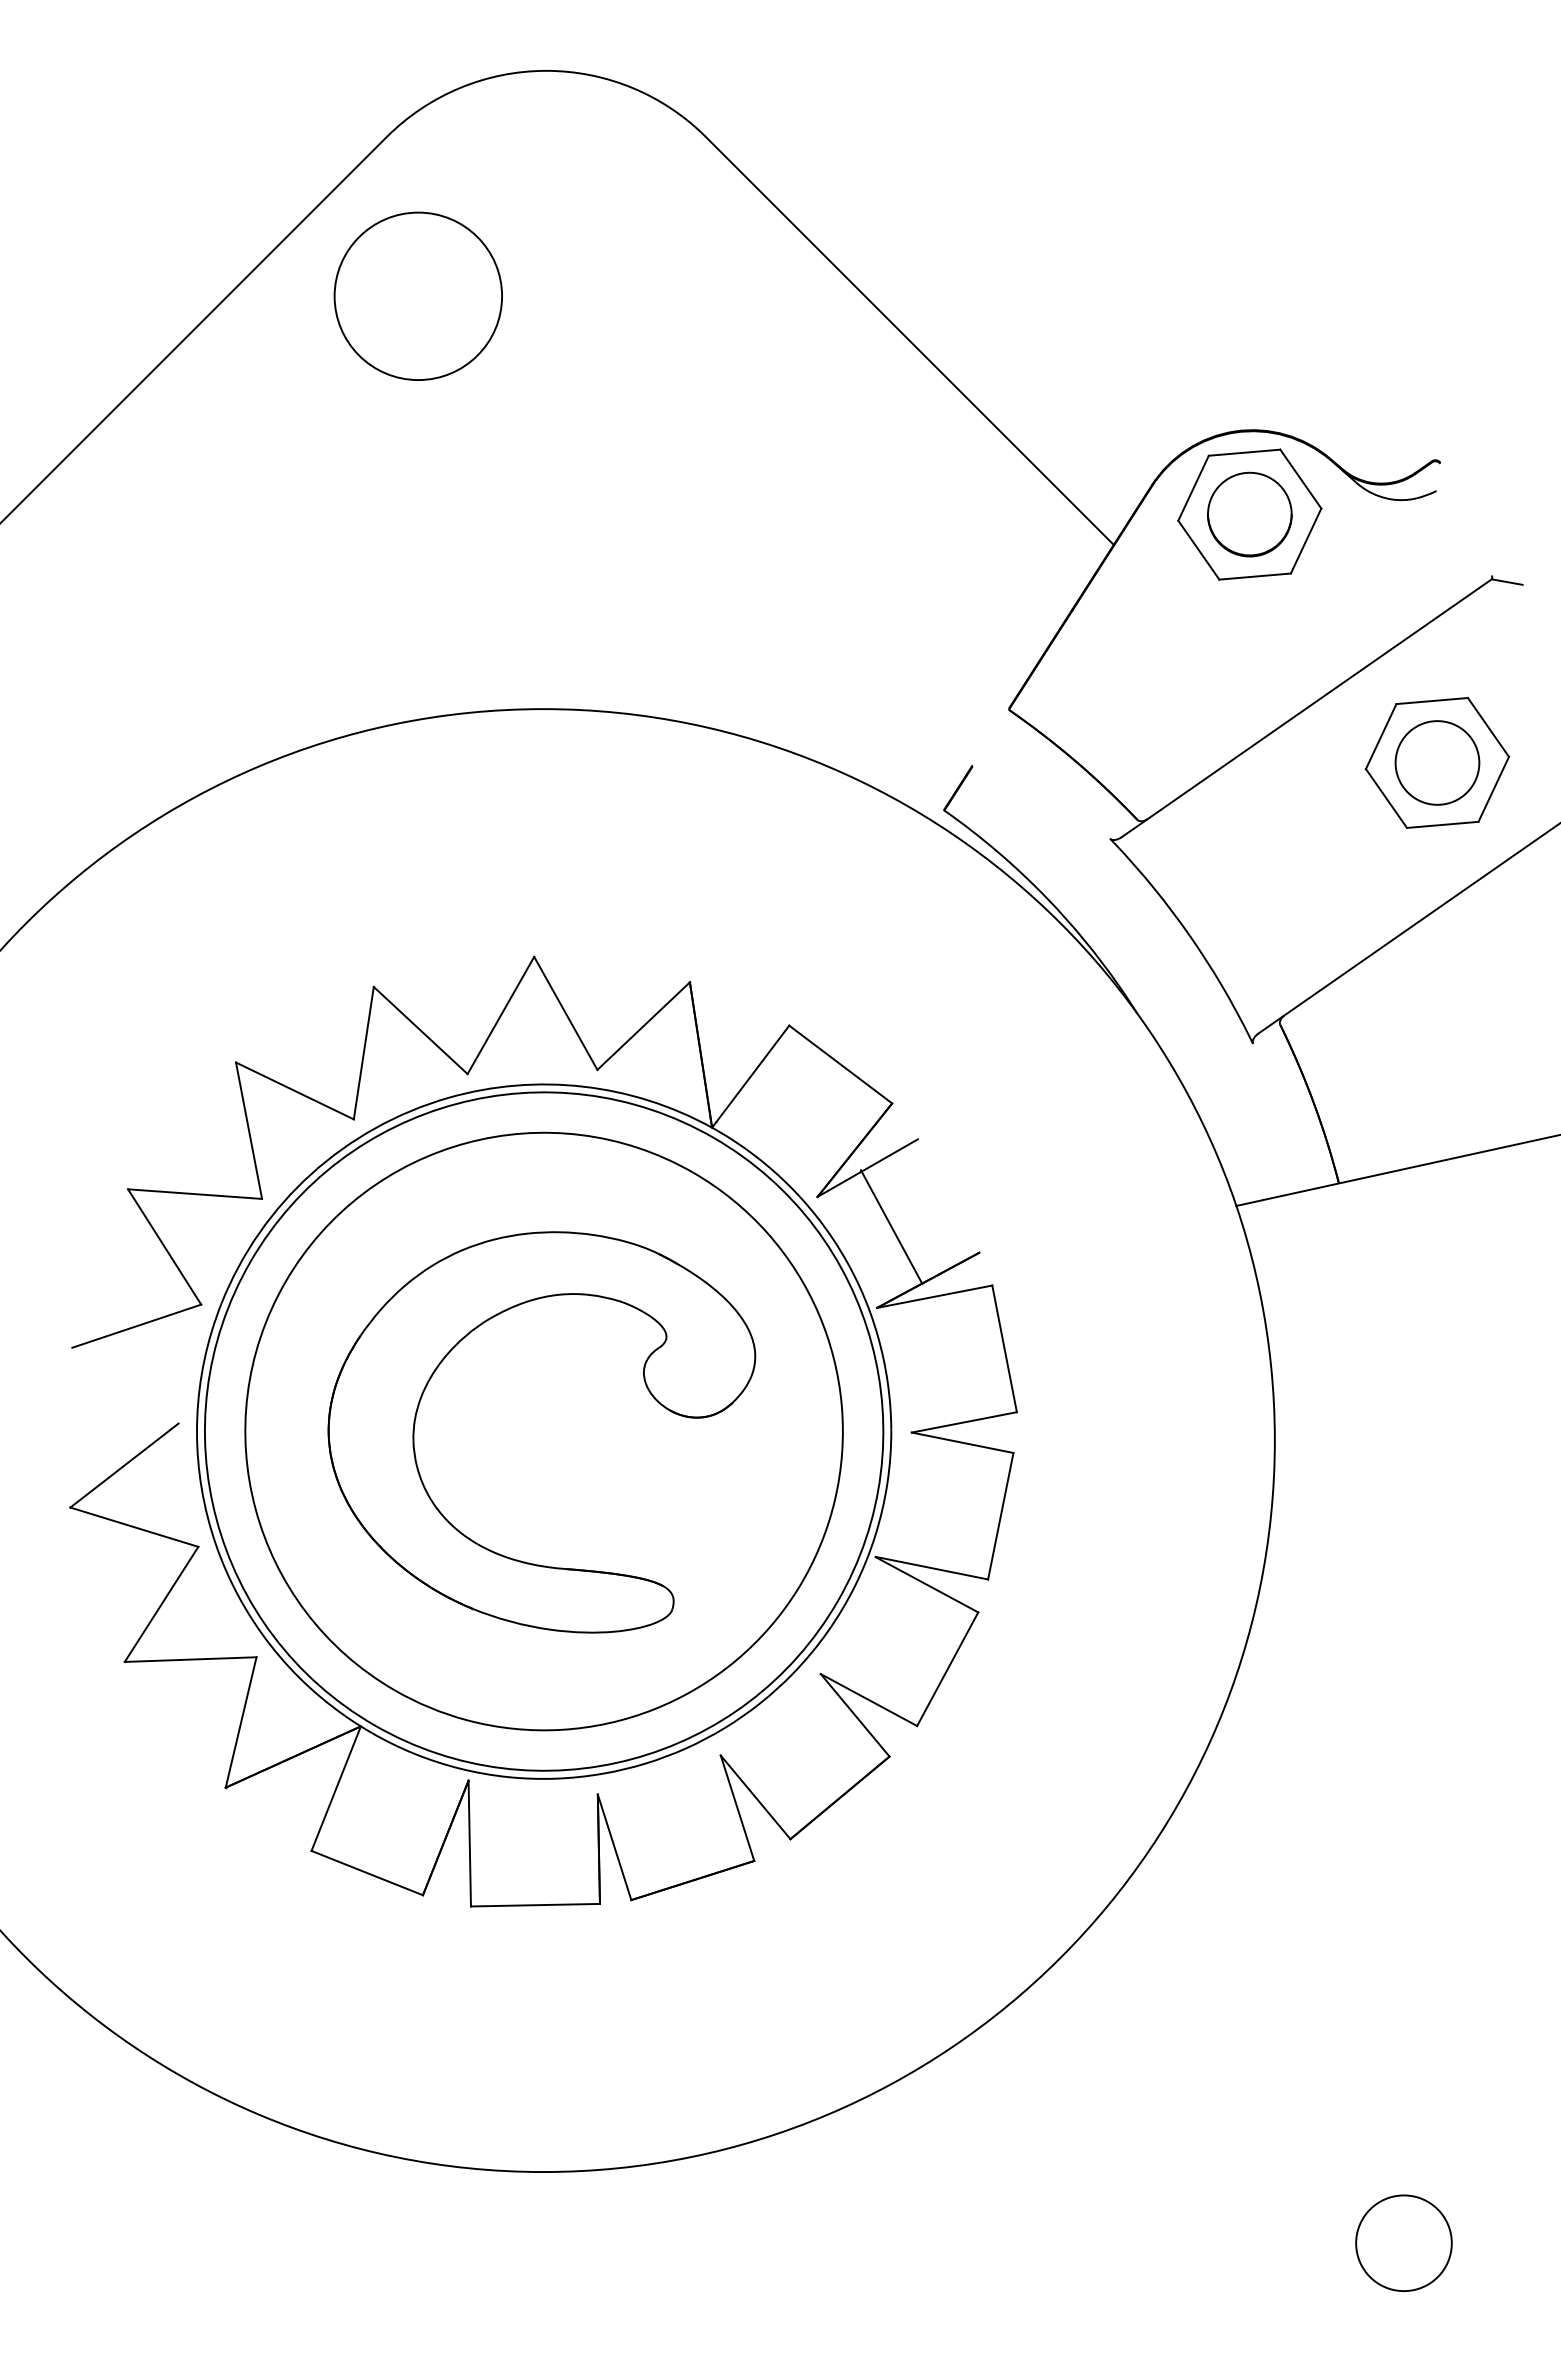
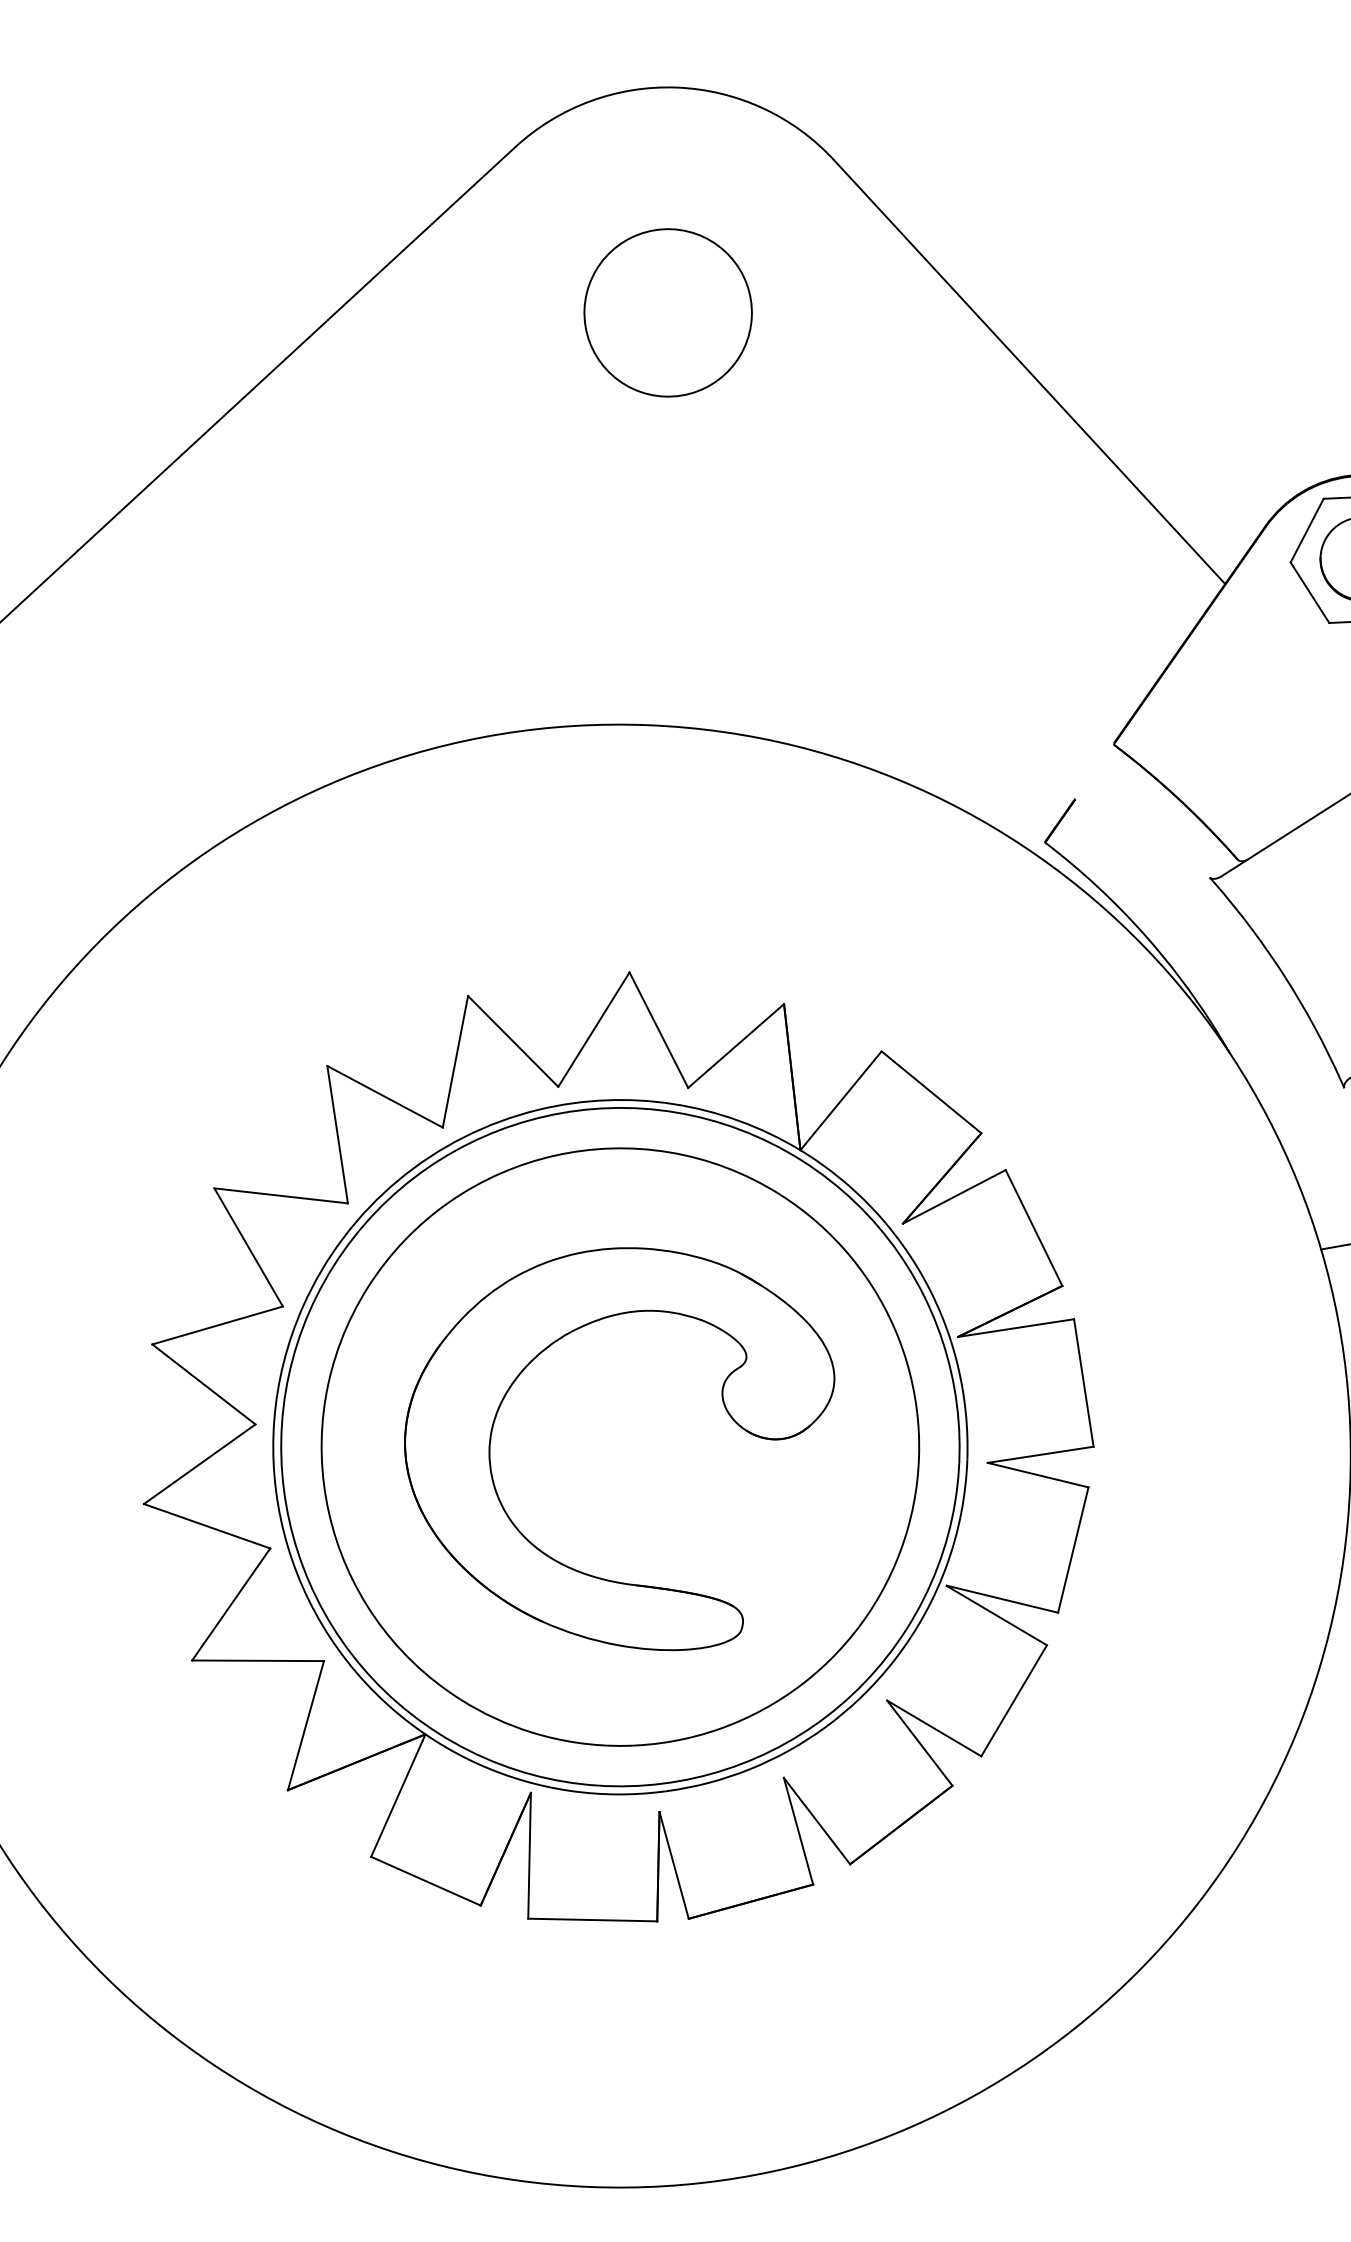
circle: (417, 295) -> (667, 312), moved
line: (891, 1226) -> (1033, 1227), moved
line: (125, 1385) -> (203, 1384), added

